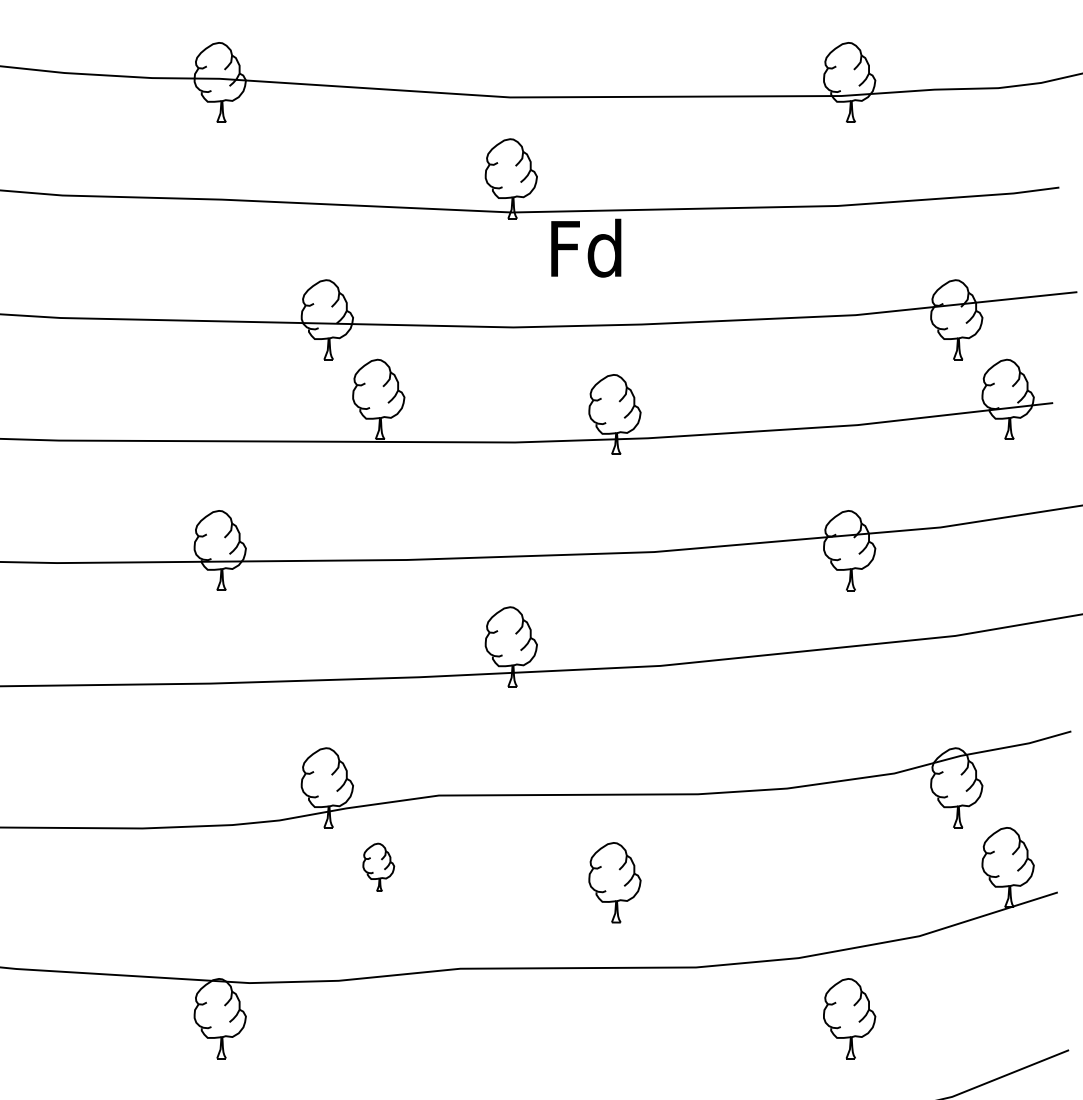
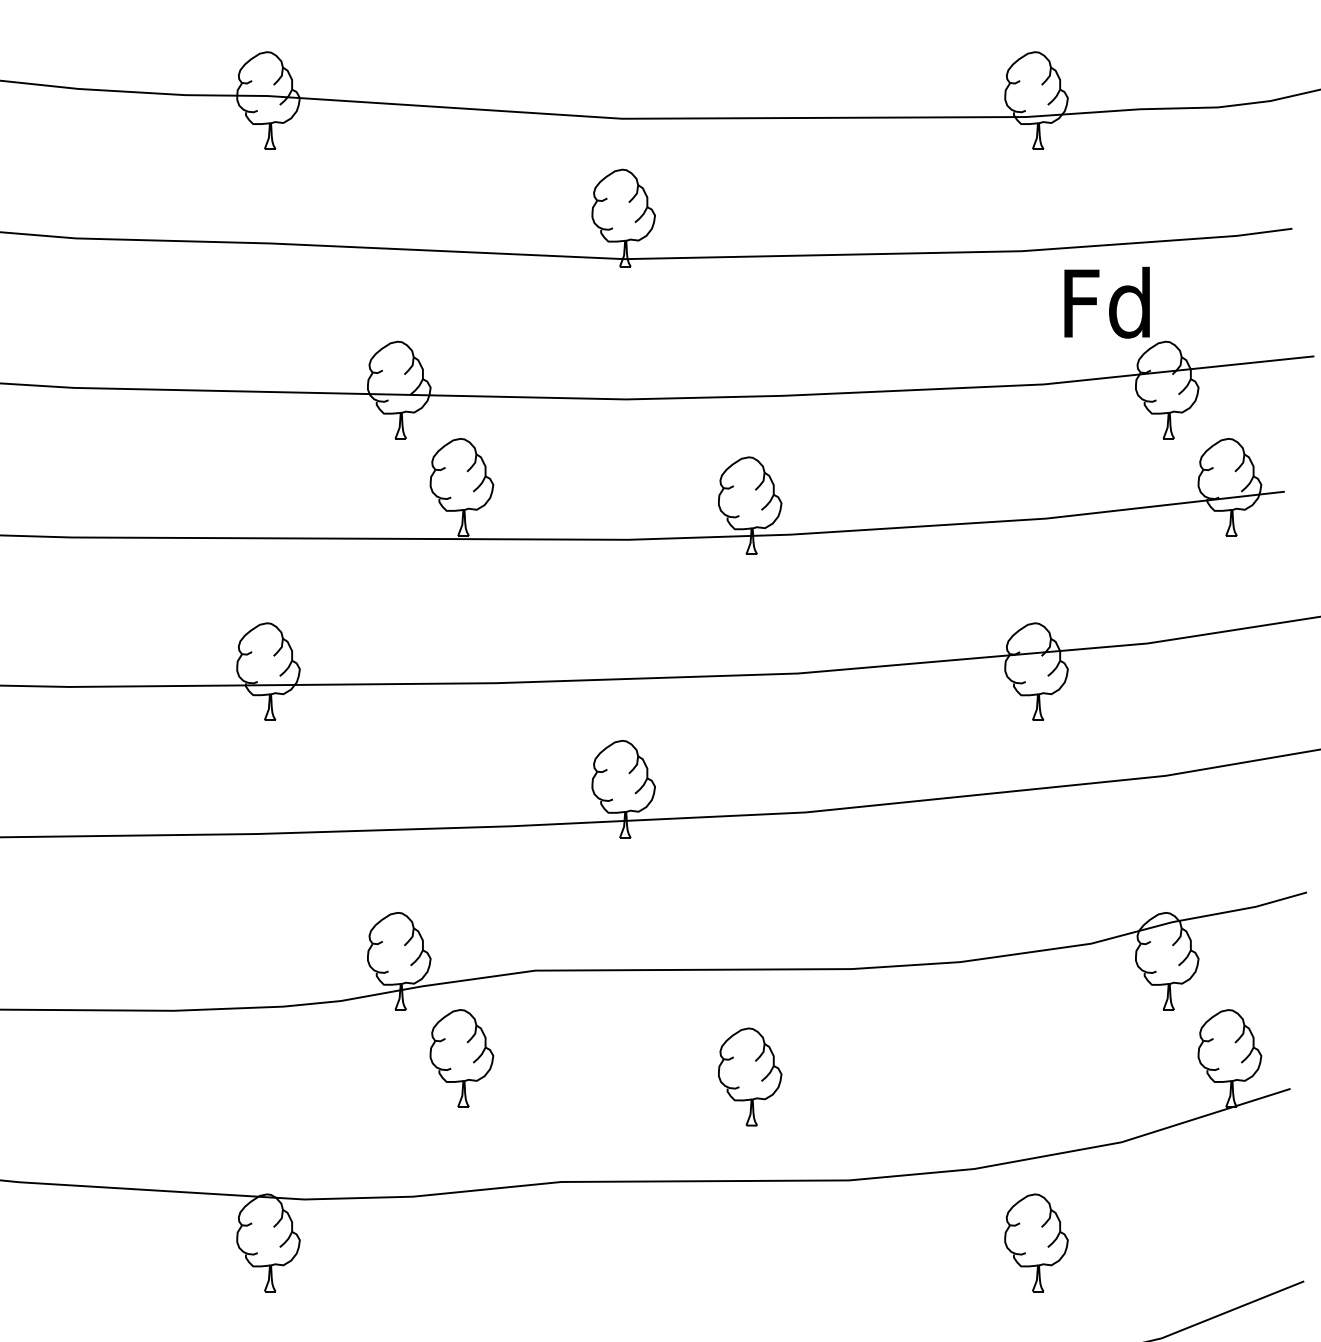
text: (585, 248) -> (1106, 302), moved
part: (378, 867) -> (461, 1058), size x1.67

